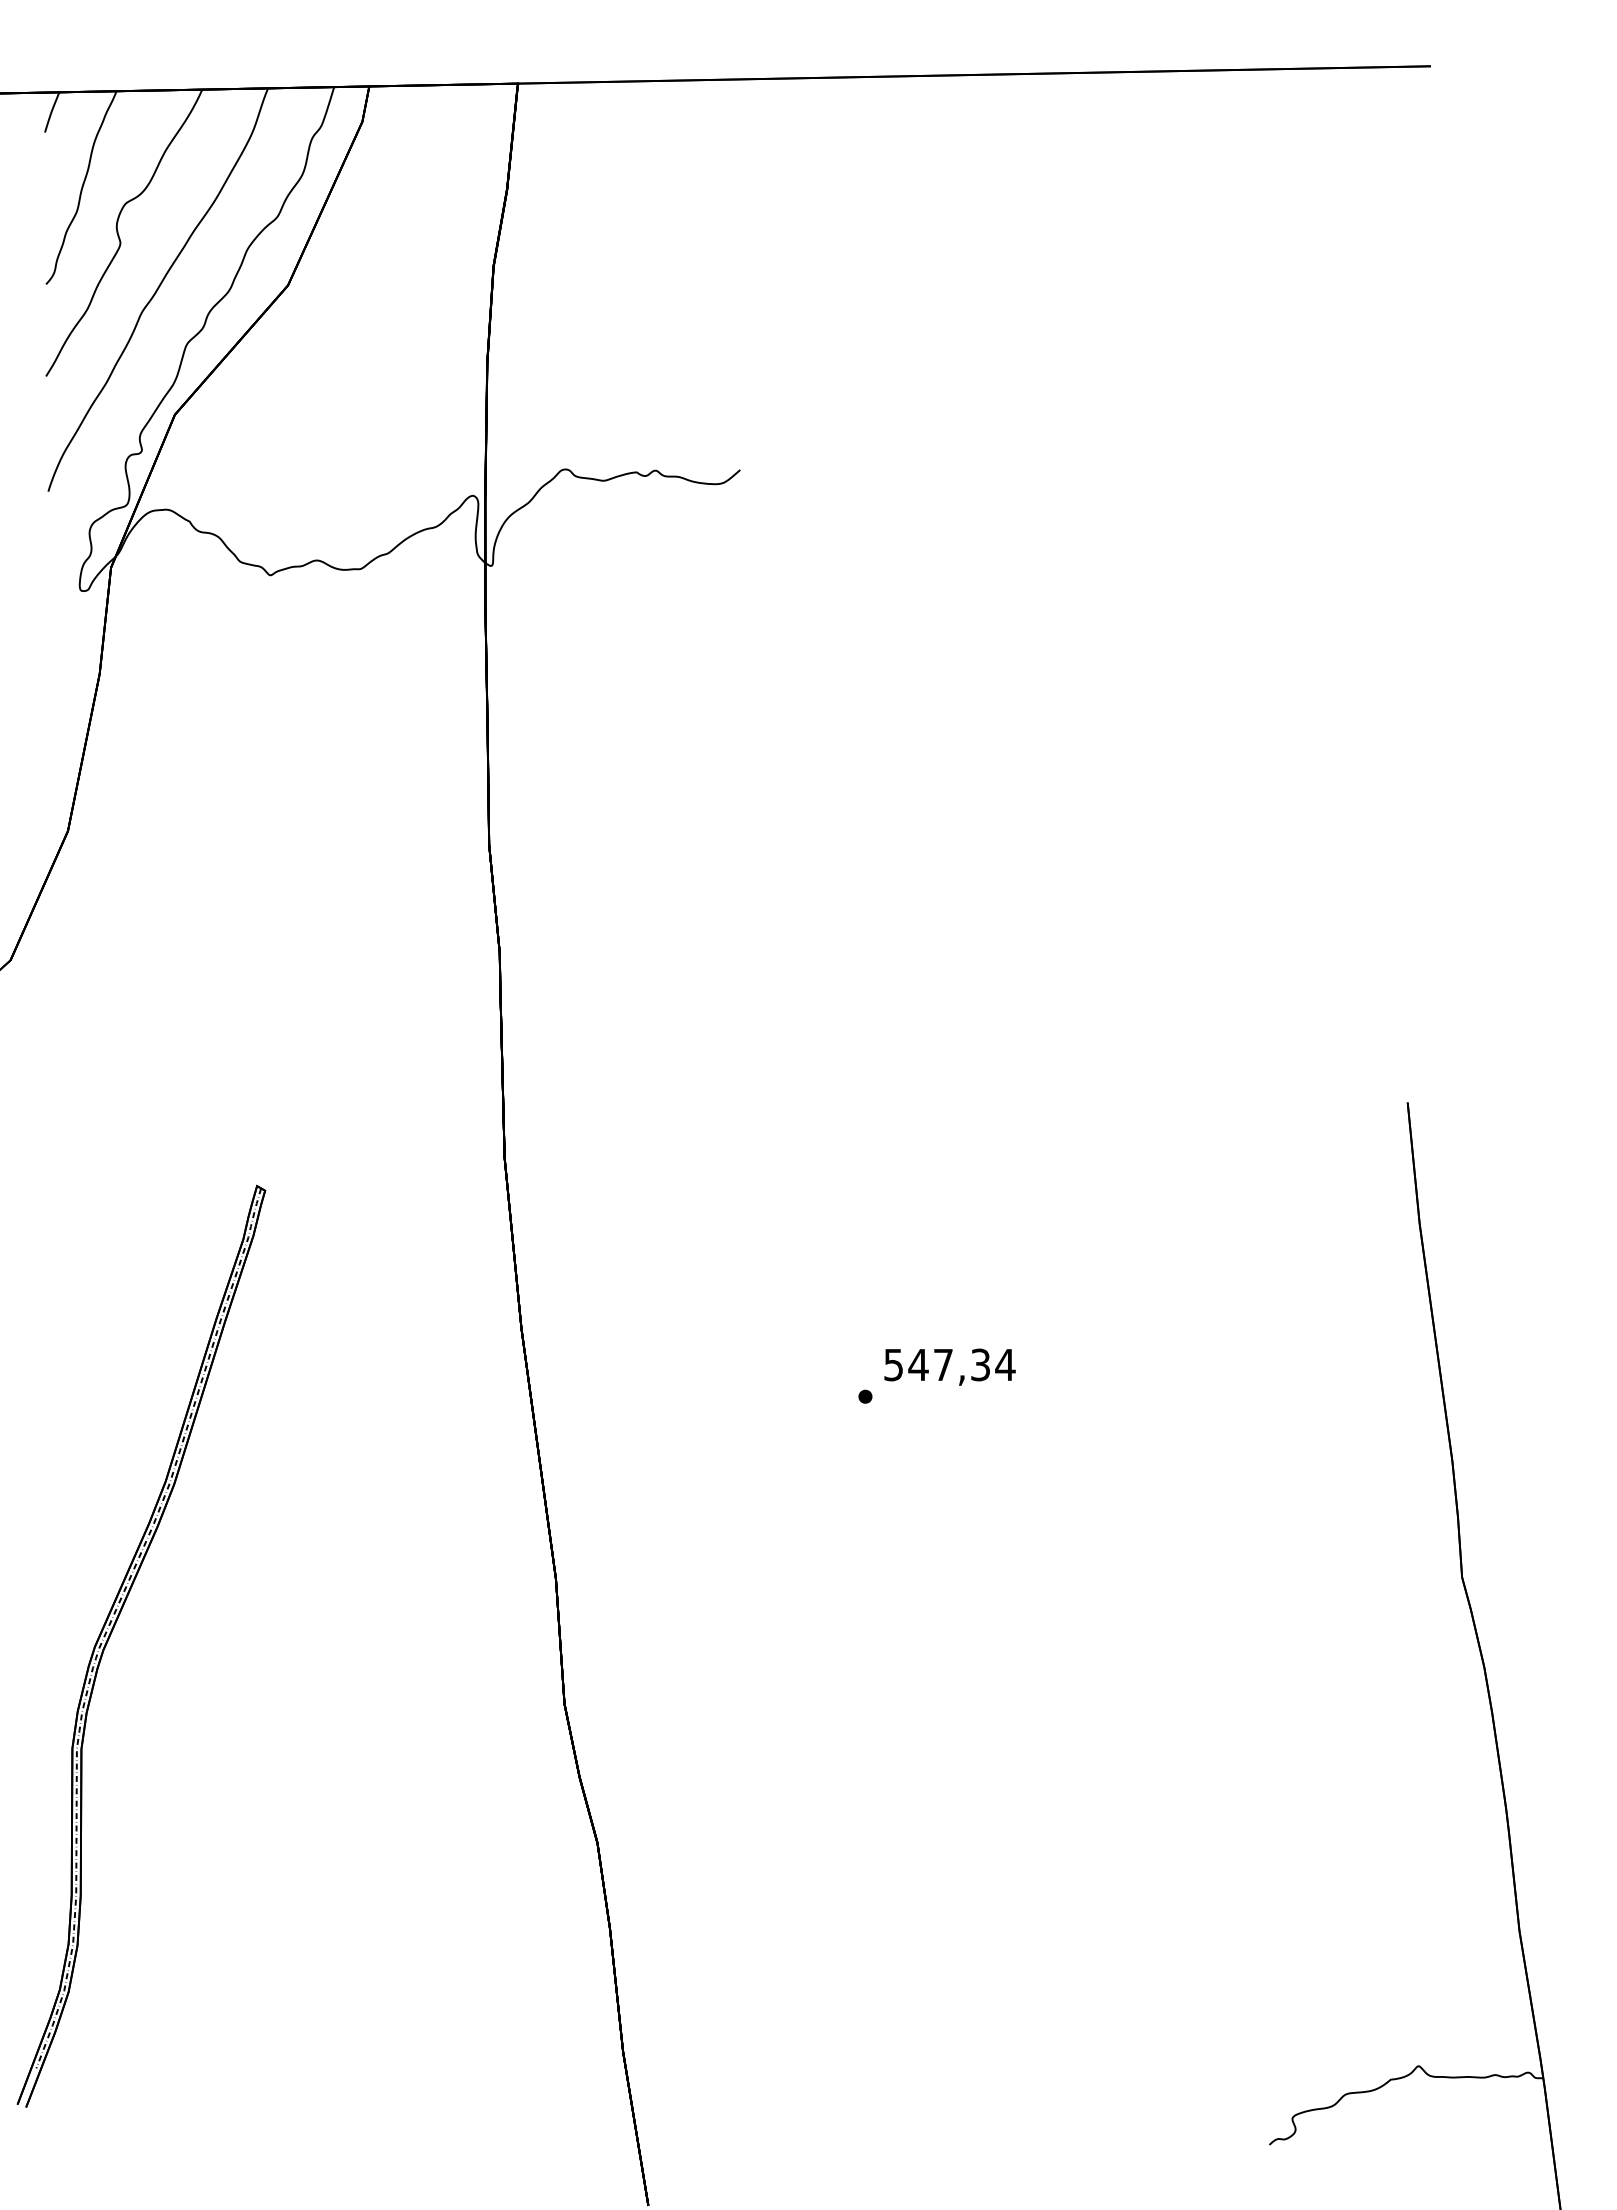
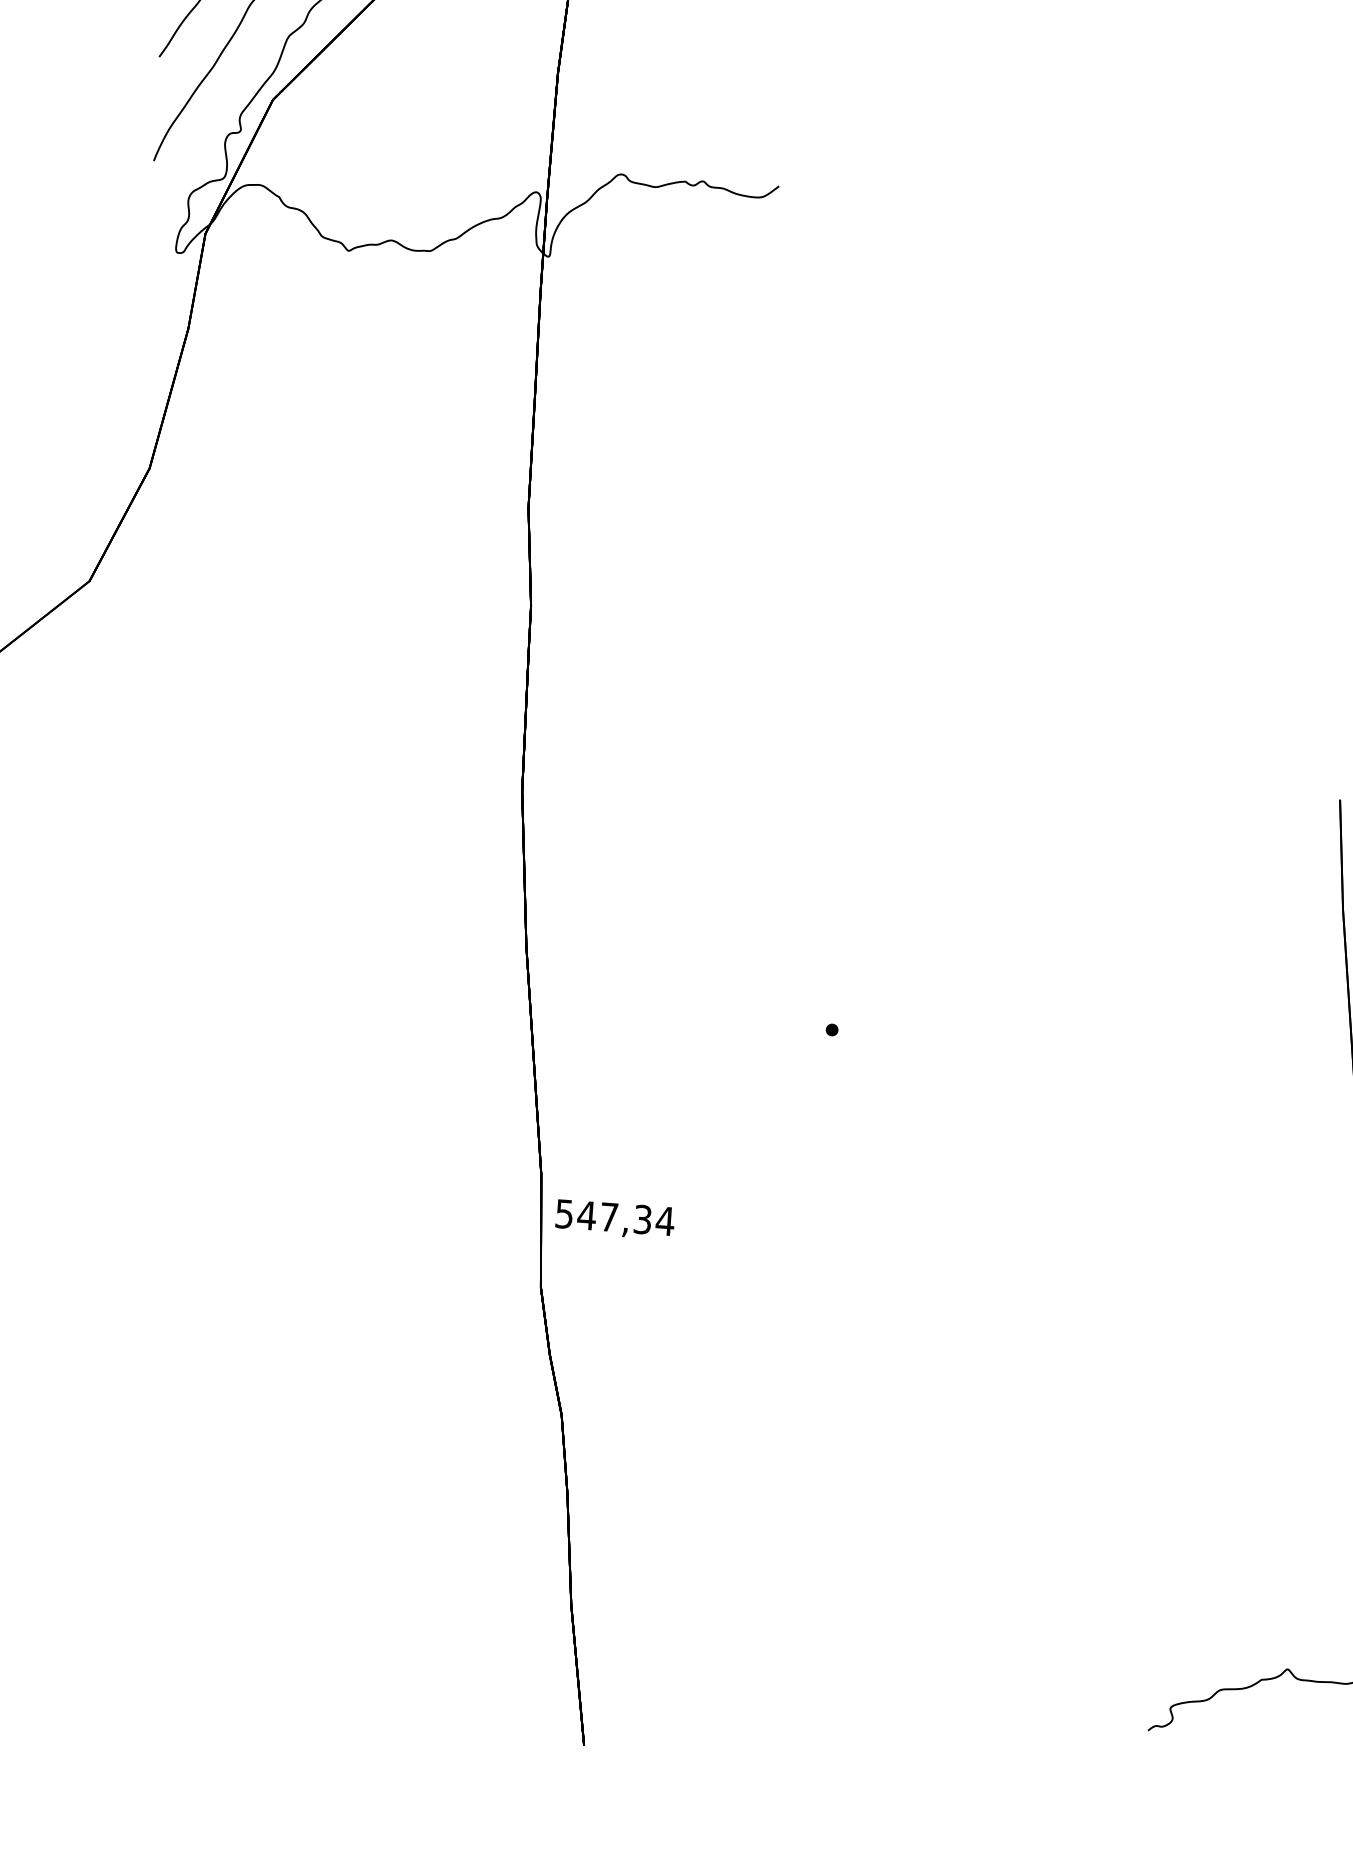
text: (949, 1366) -> (614, 1219), moved
part: (113, 1630) -> (138, 1192), removed

